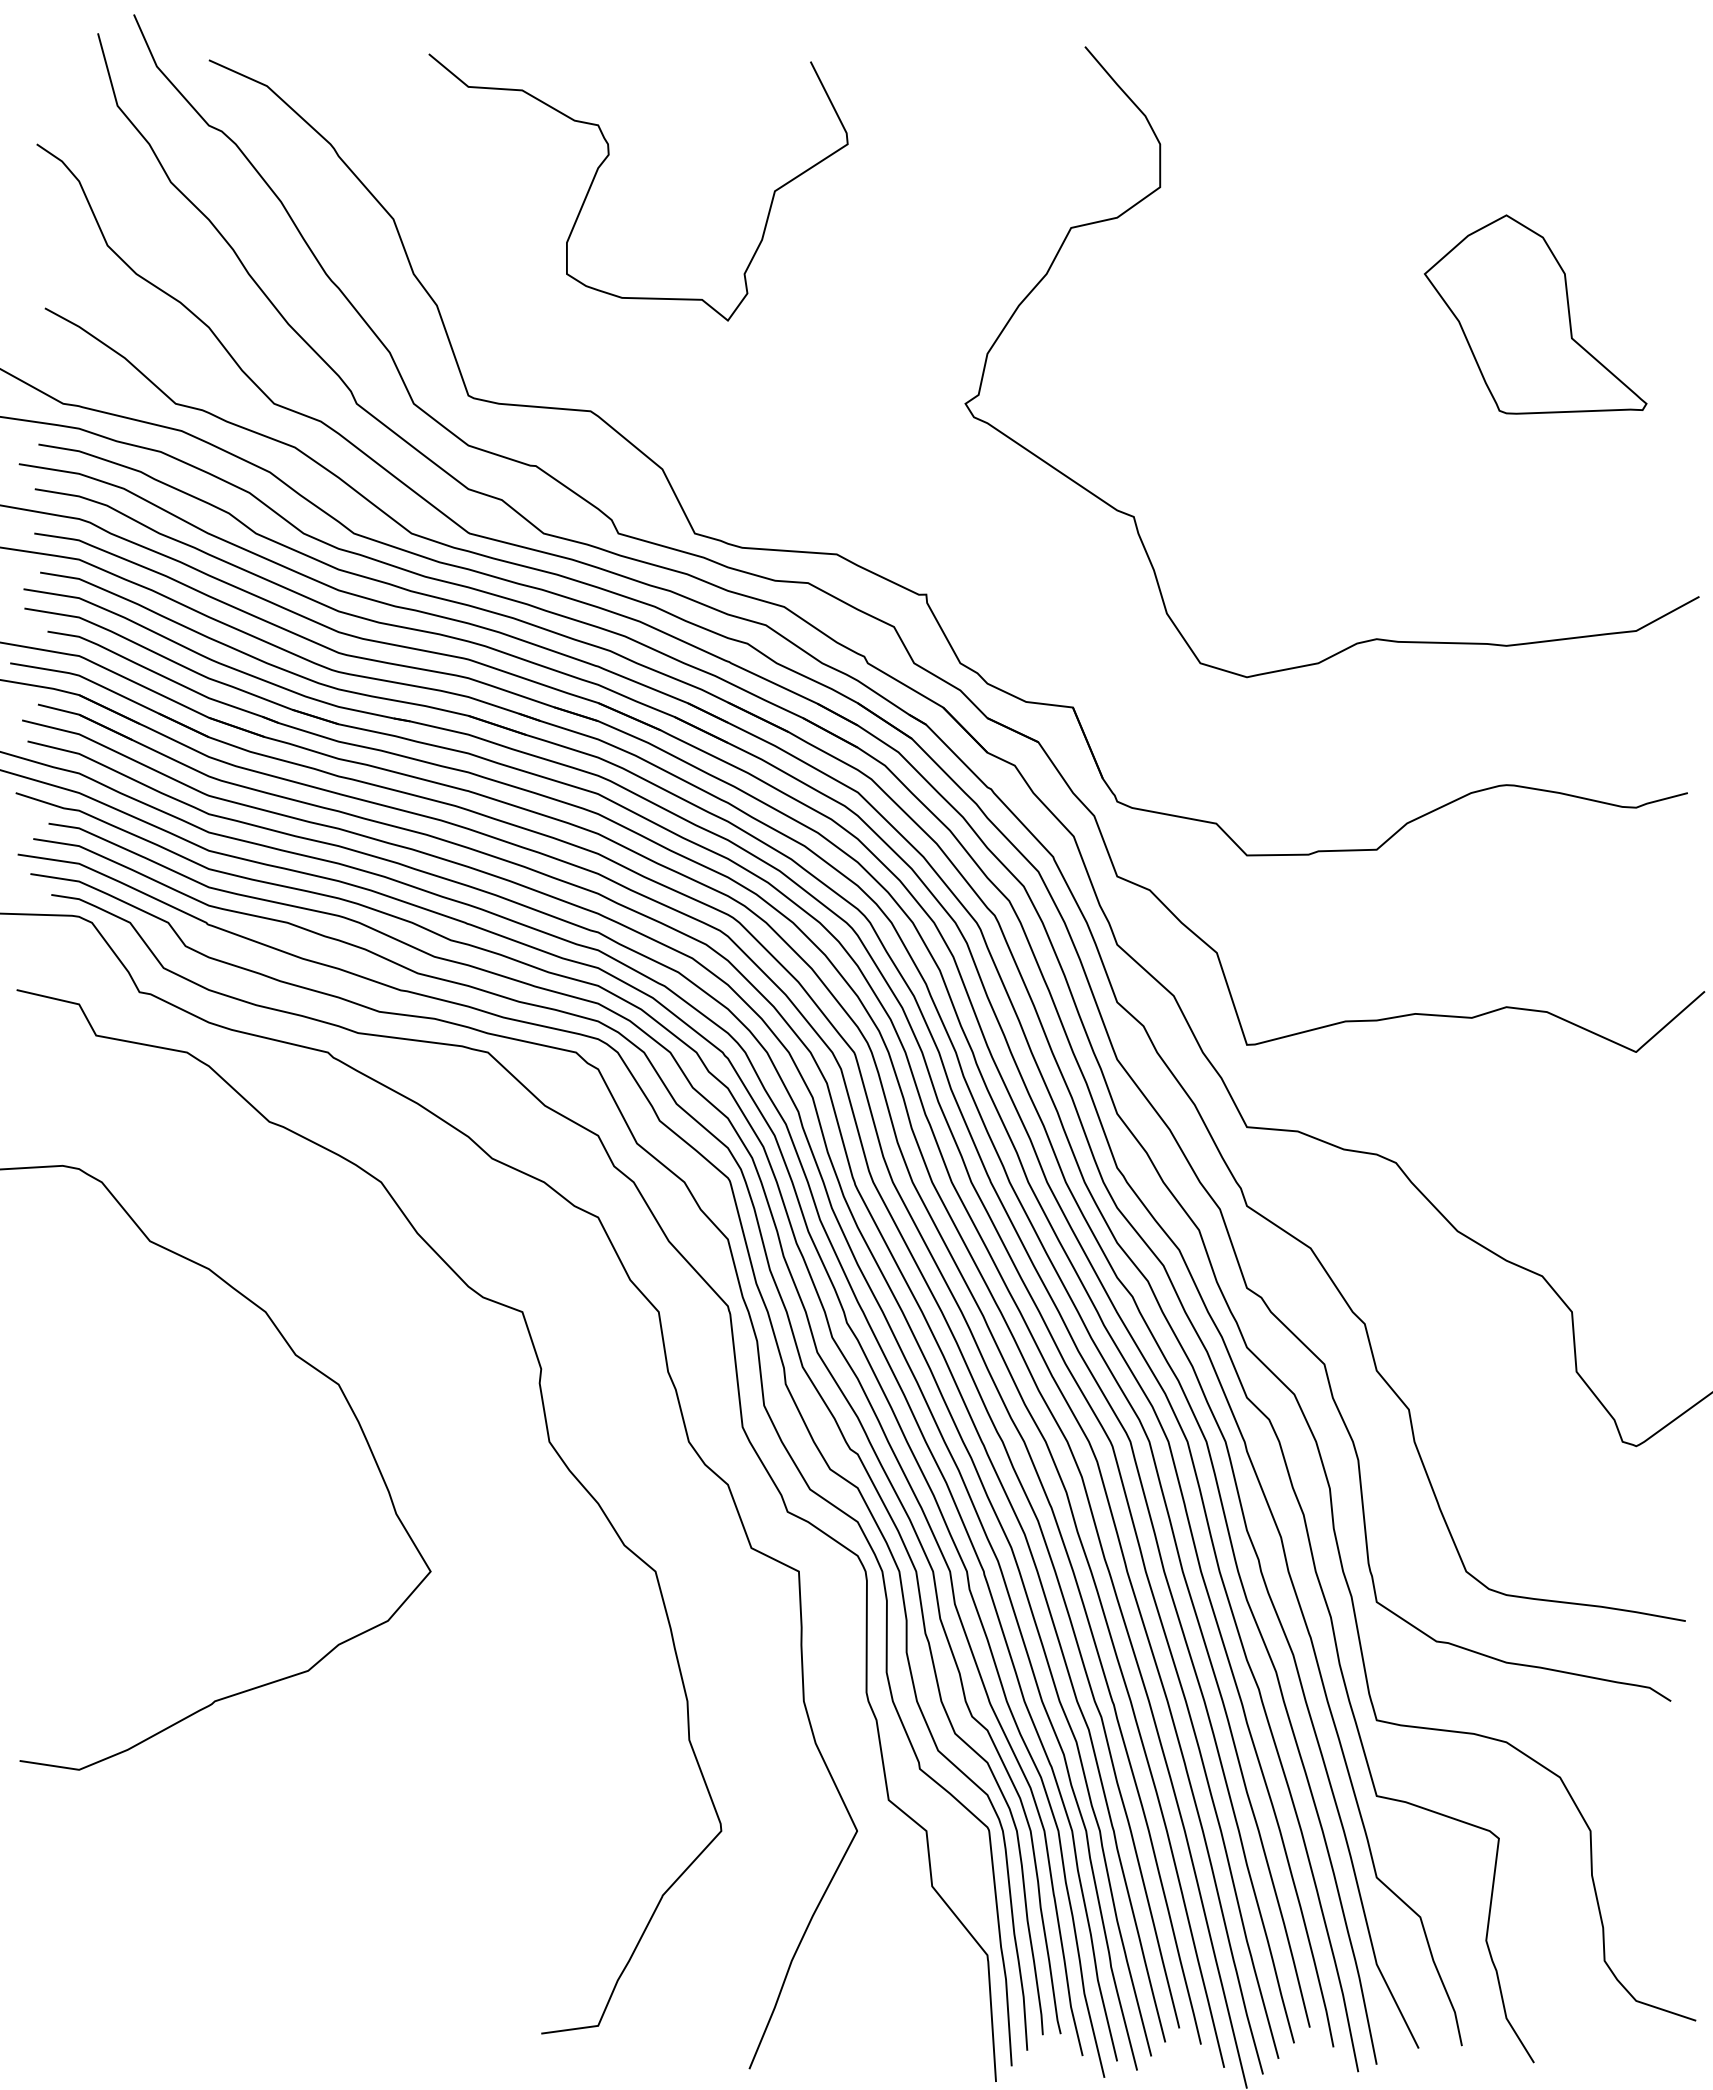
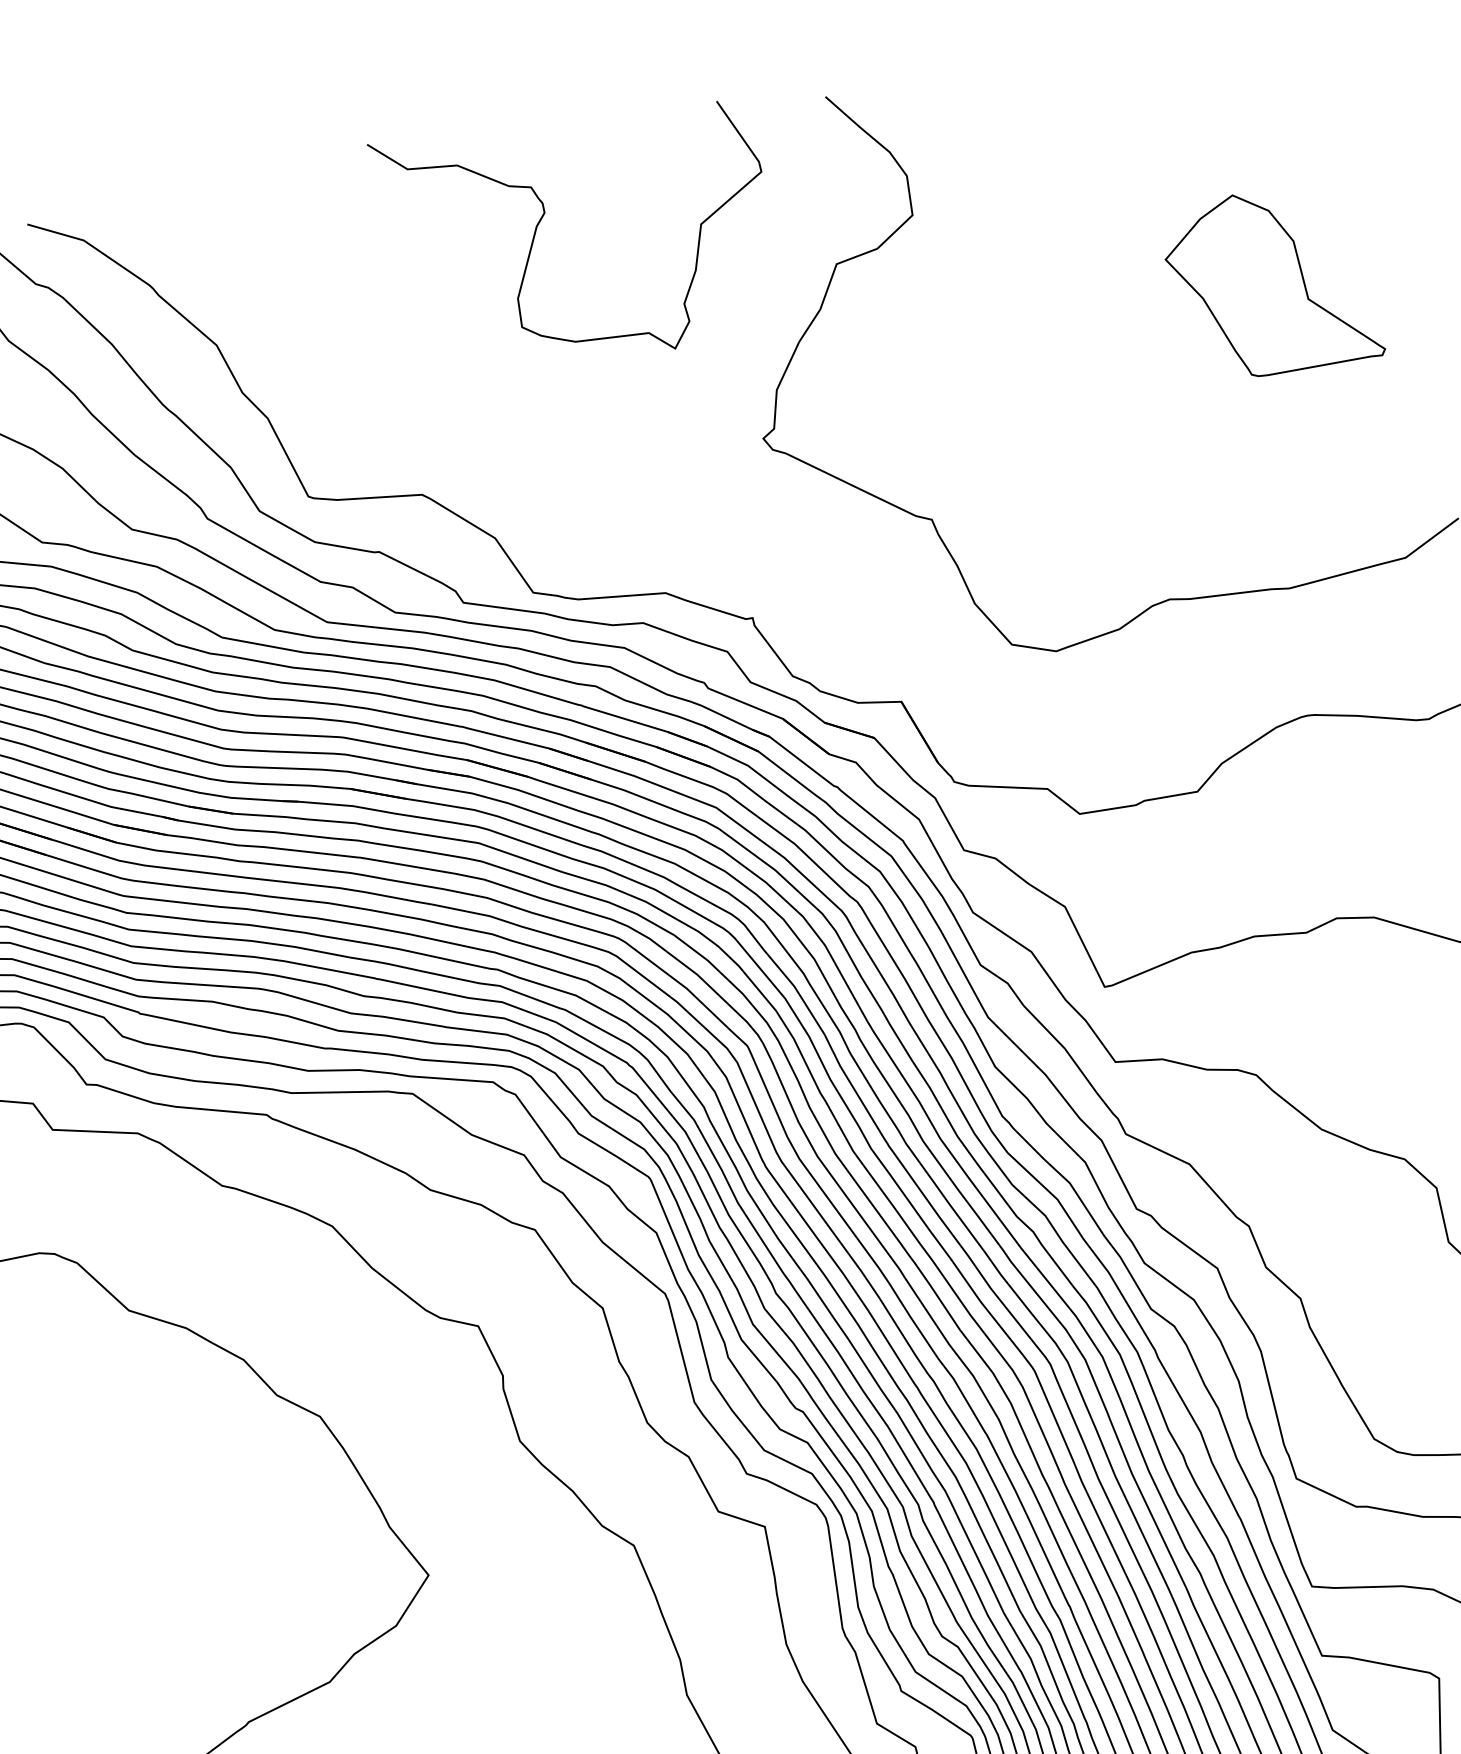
curve: (603, 163) -> (540, 221), moved

